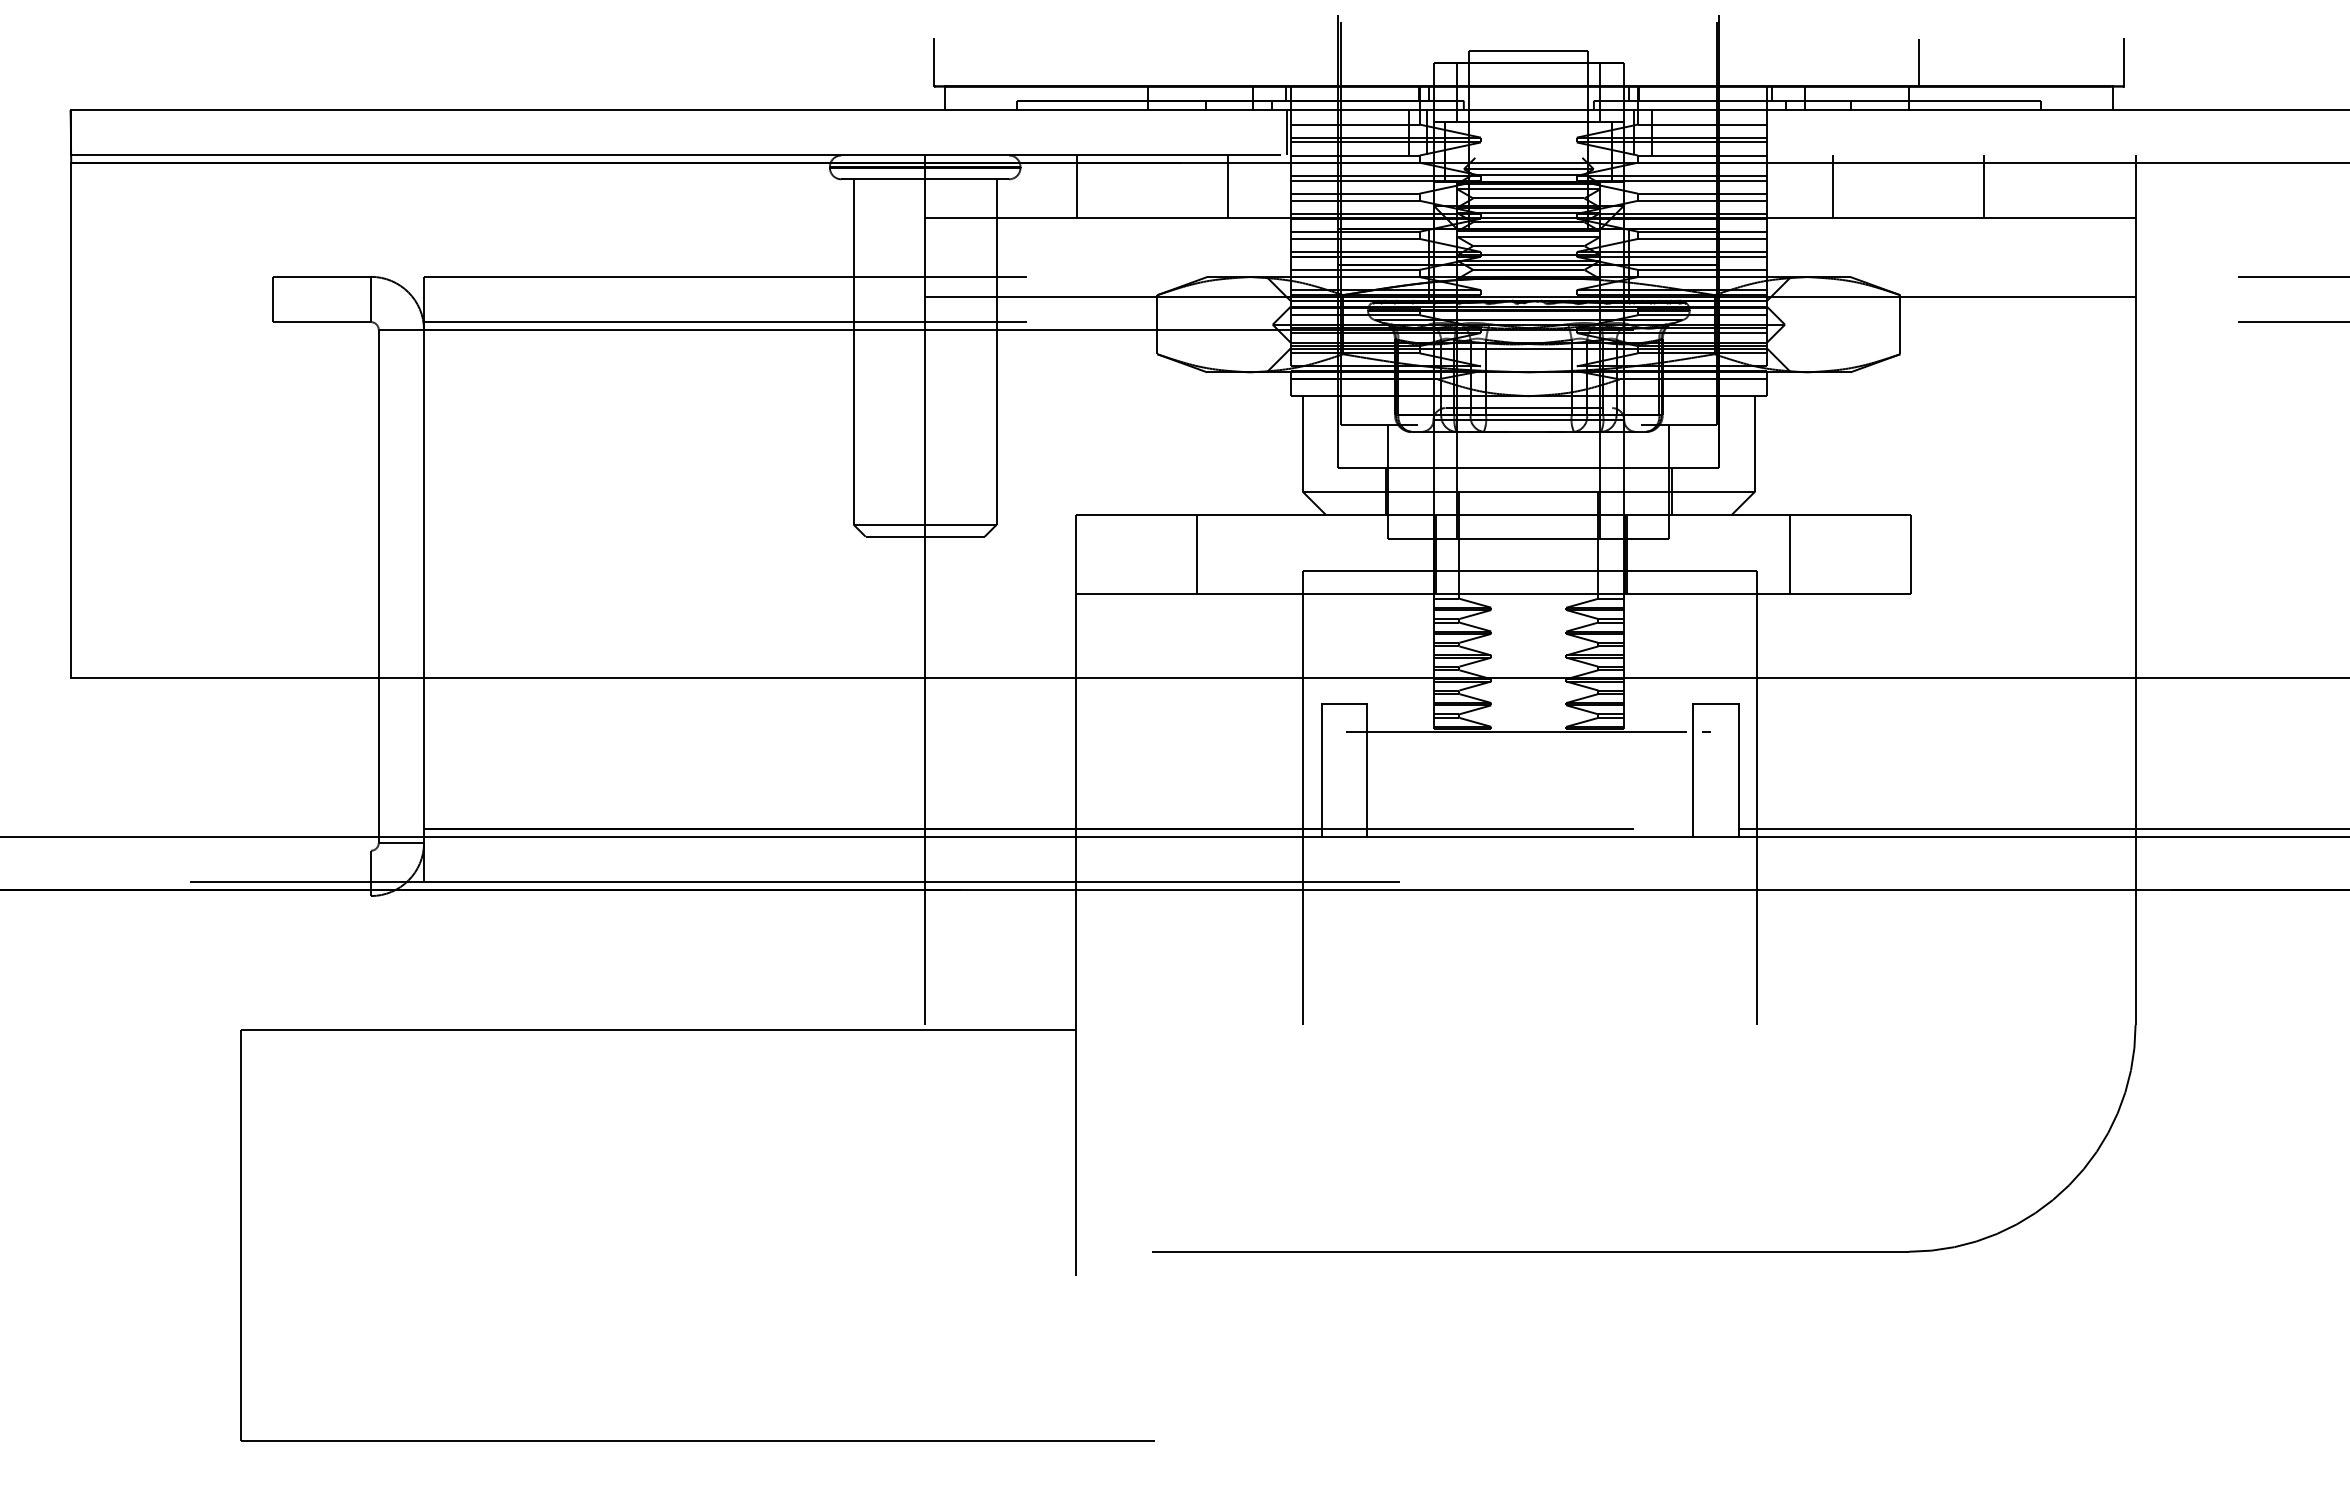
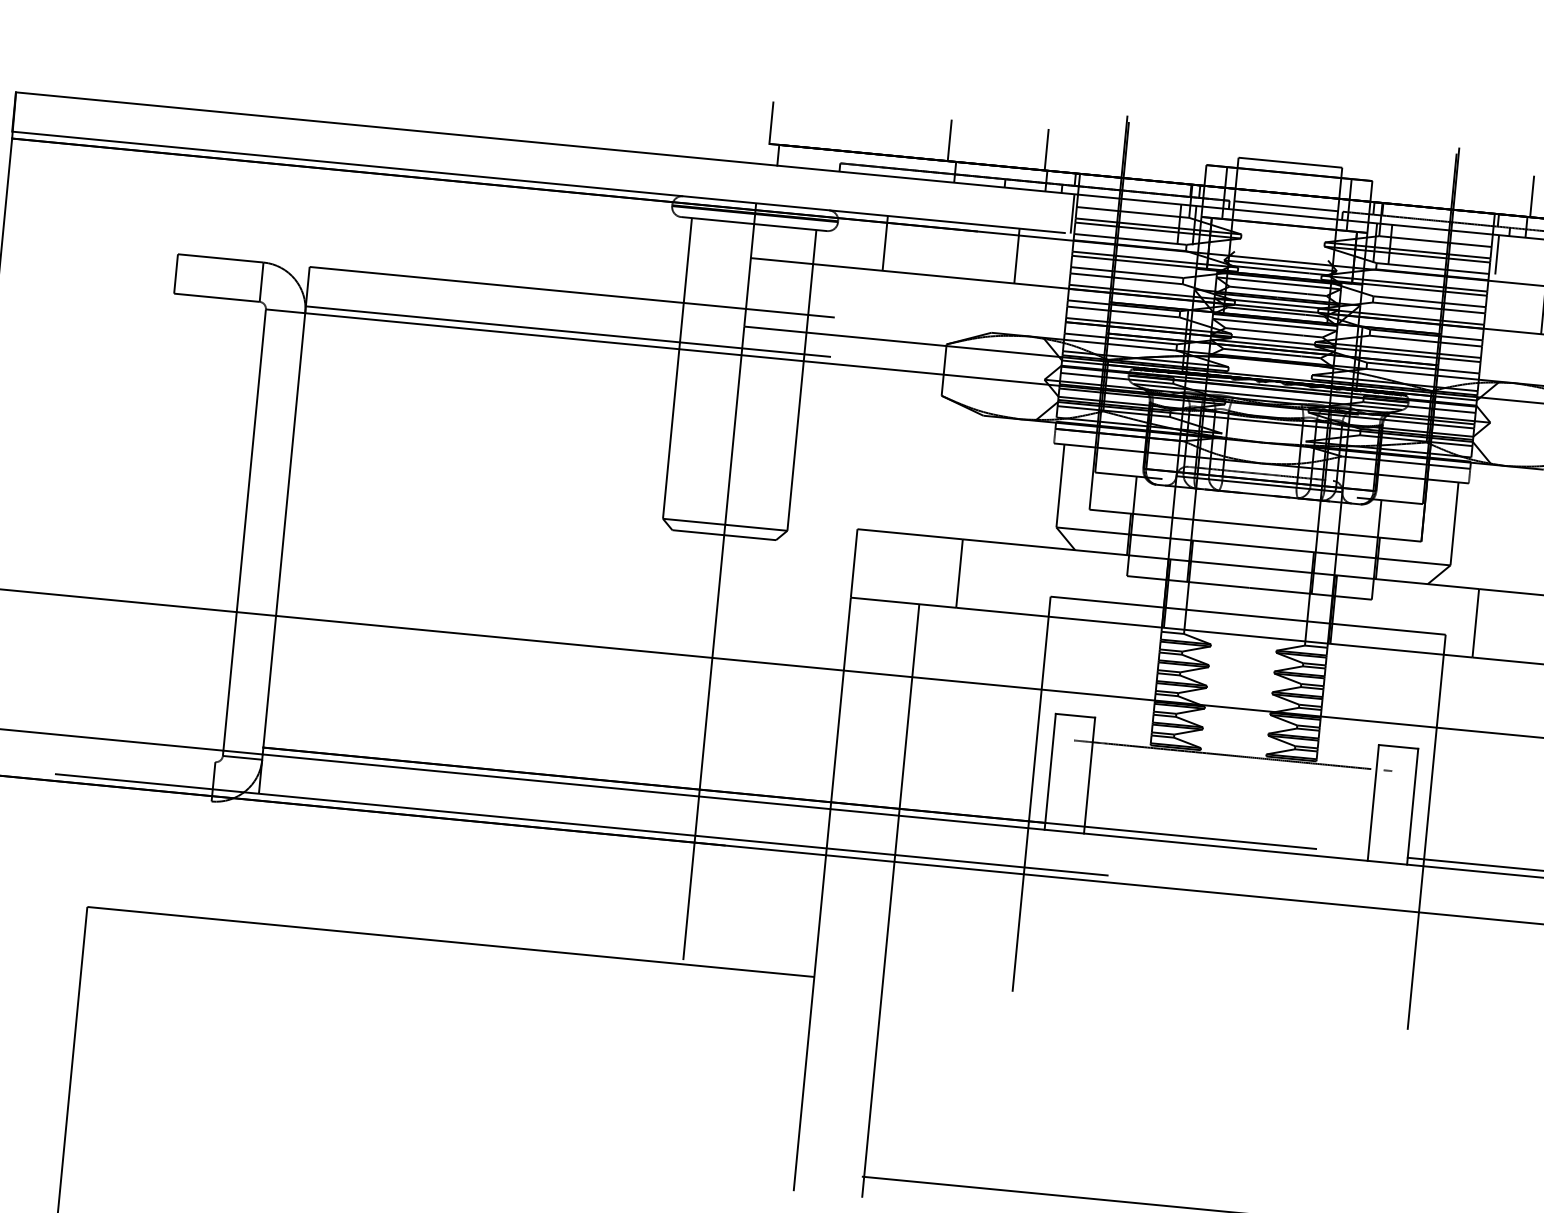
line: (1138, 62) -> (949, 140), added
line: (1250, 62) -> (1047, 149), added
line: (1807, 62) -> (1531, 196), added
line: (1528, 100) -> (1285, 206), added
line: (1774, 132) -> (1497, 254), added
line: (1154, 934) -> (890, 900), added

